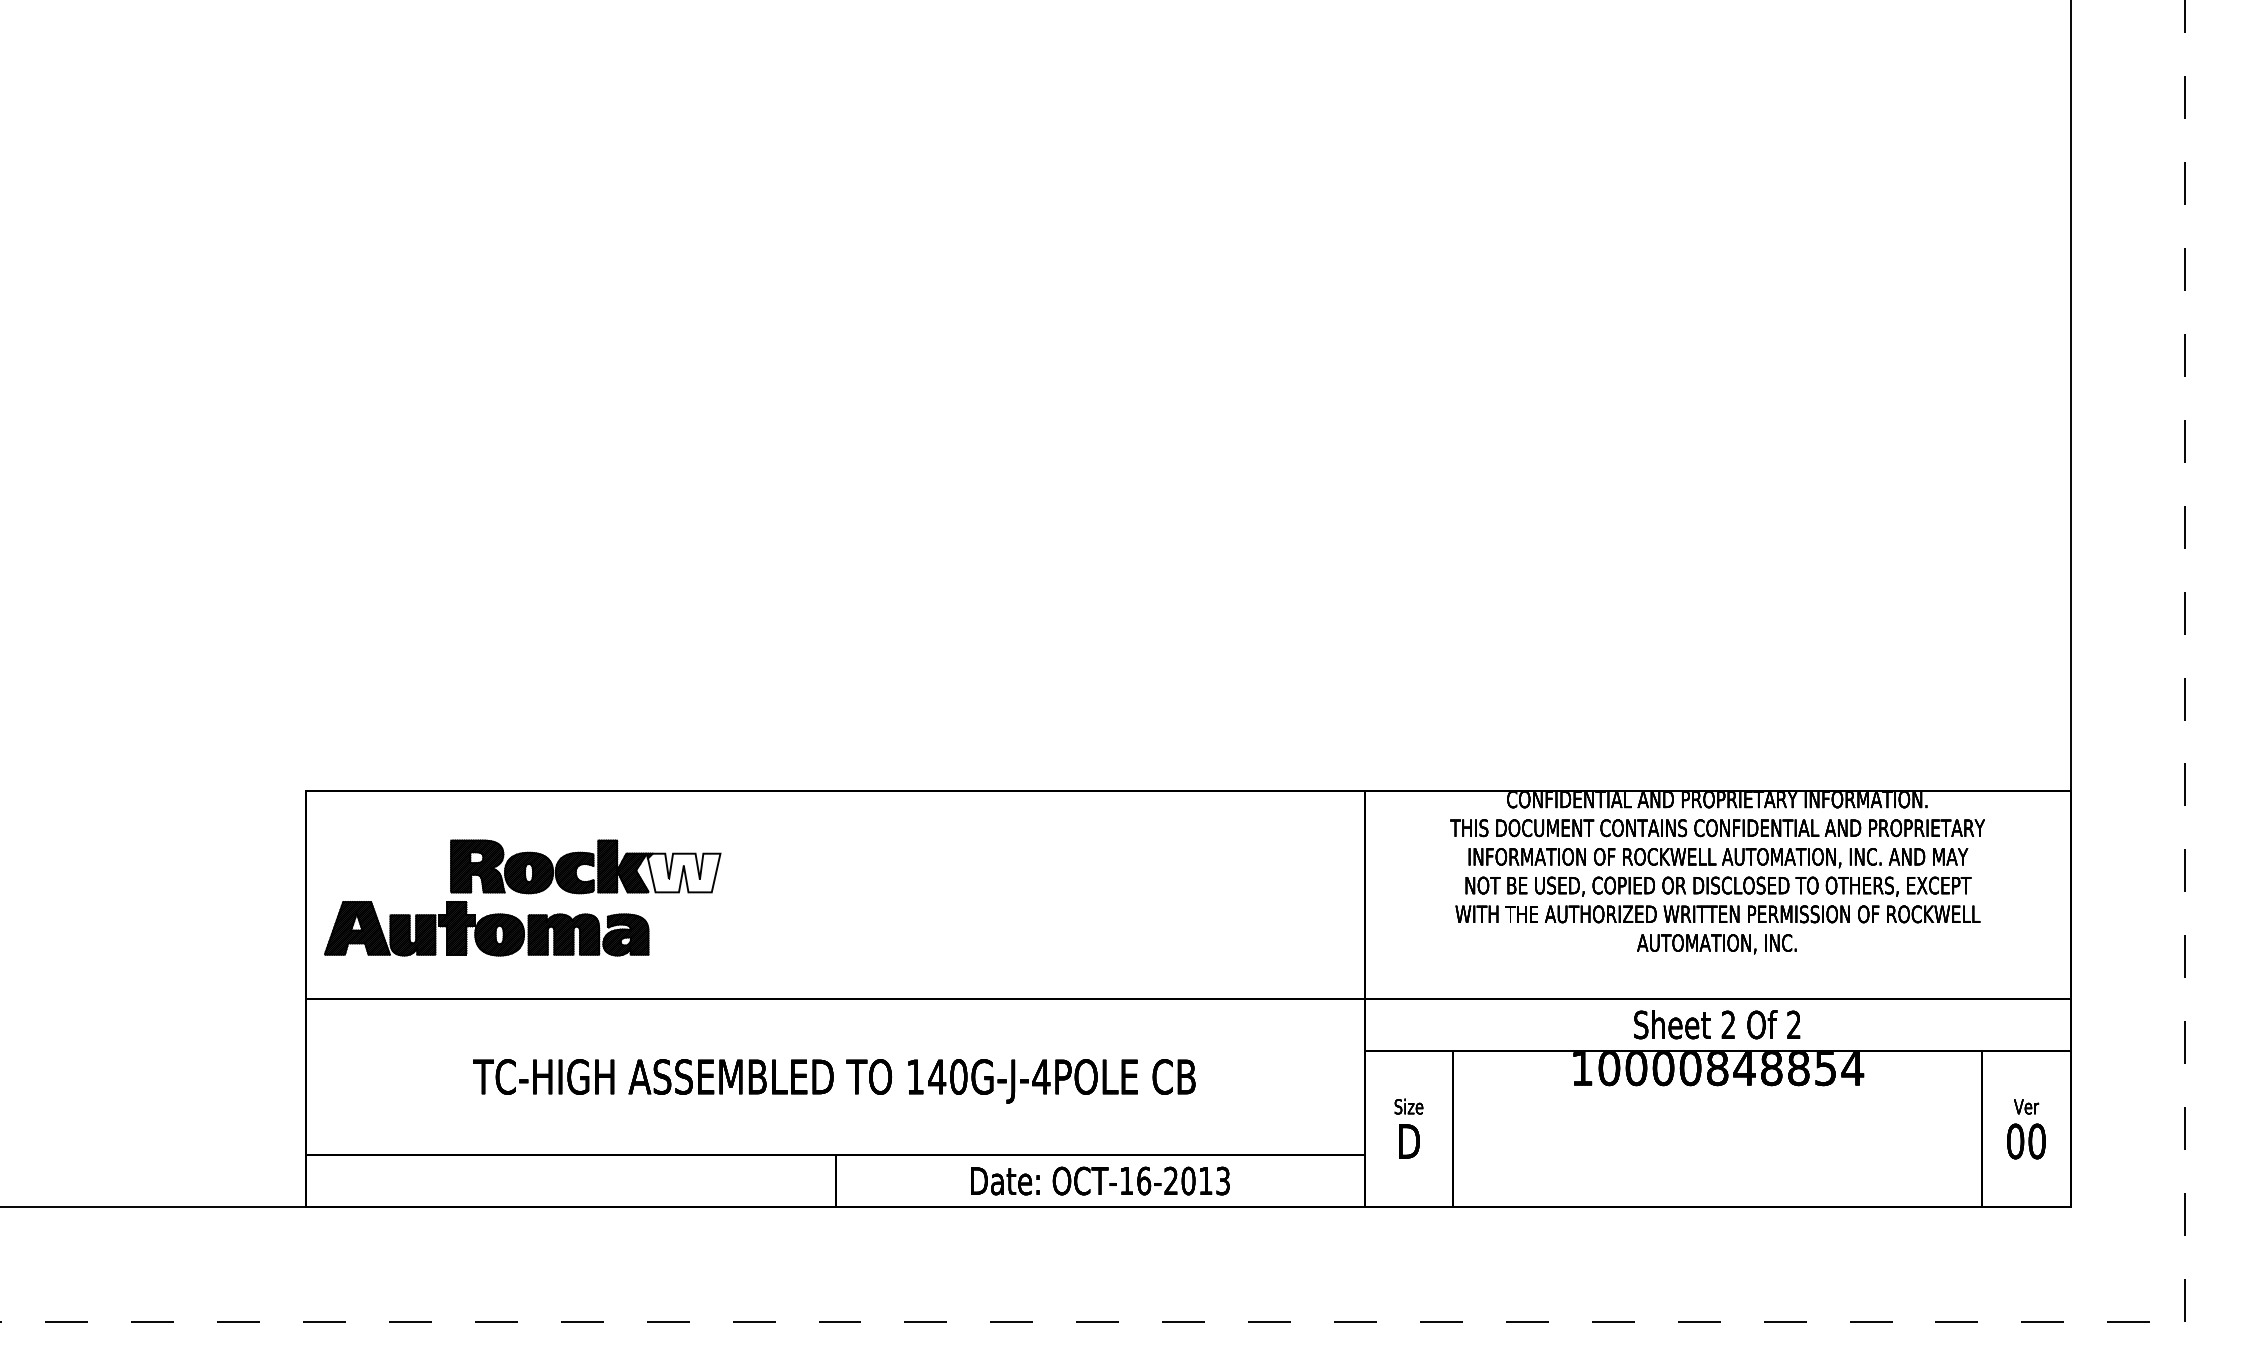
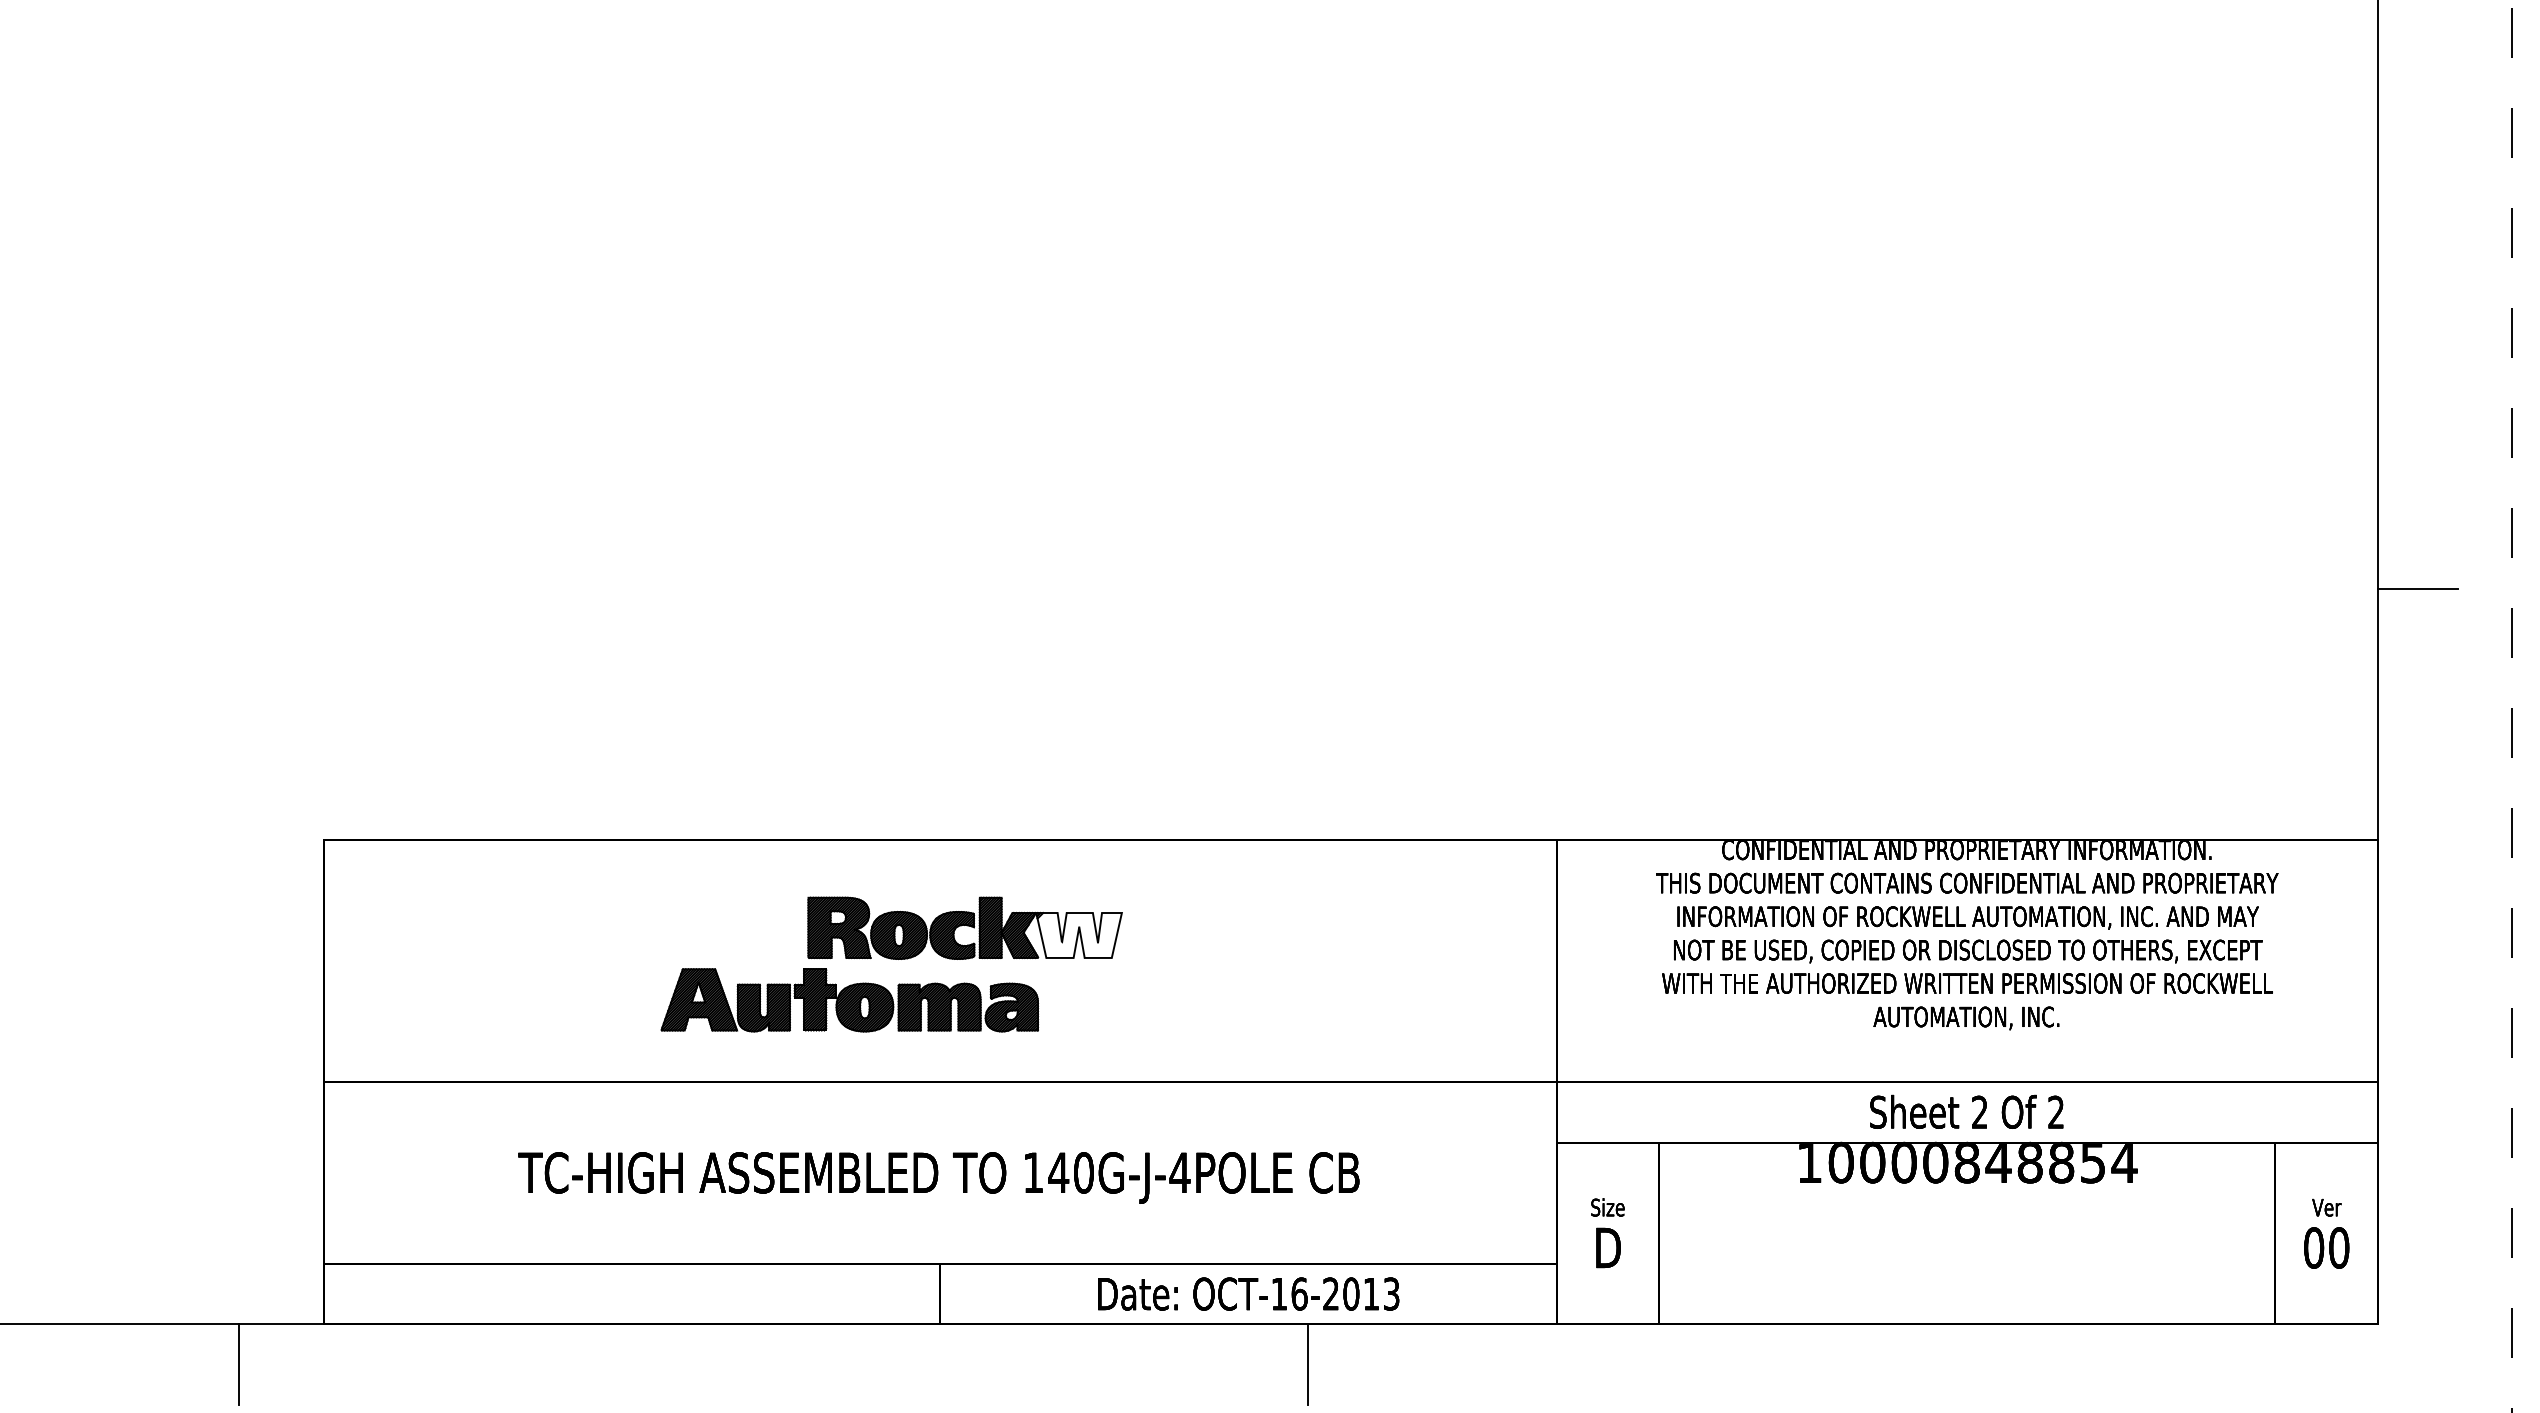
line: (2104, 575) -> (2417, 589), added
part: (522, 897) -> (891, 963), moved
line: (232, 1241) -> (238, 1364), added
line: (1151, 1241) -> (1308, 1364), added

